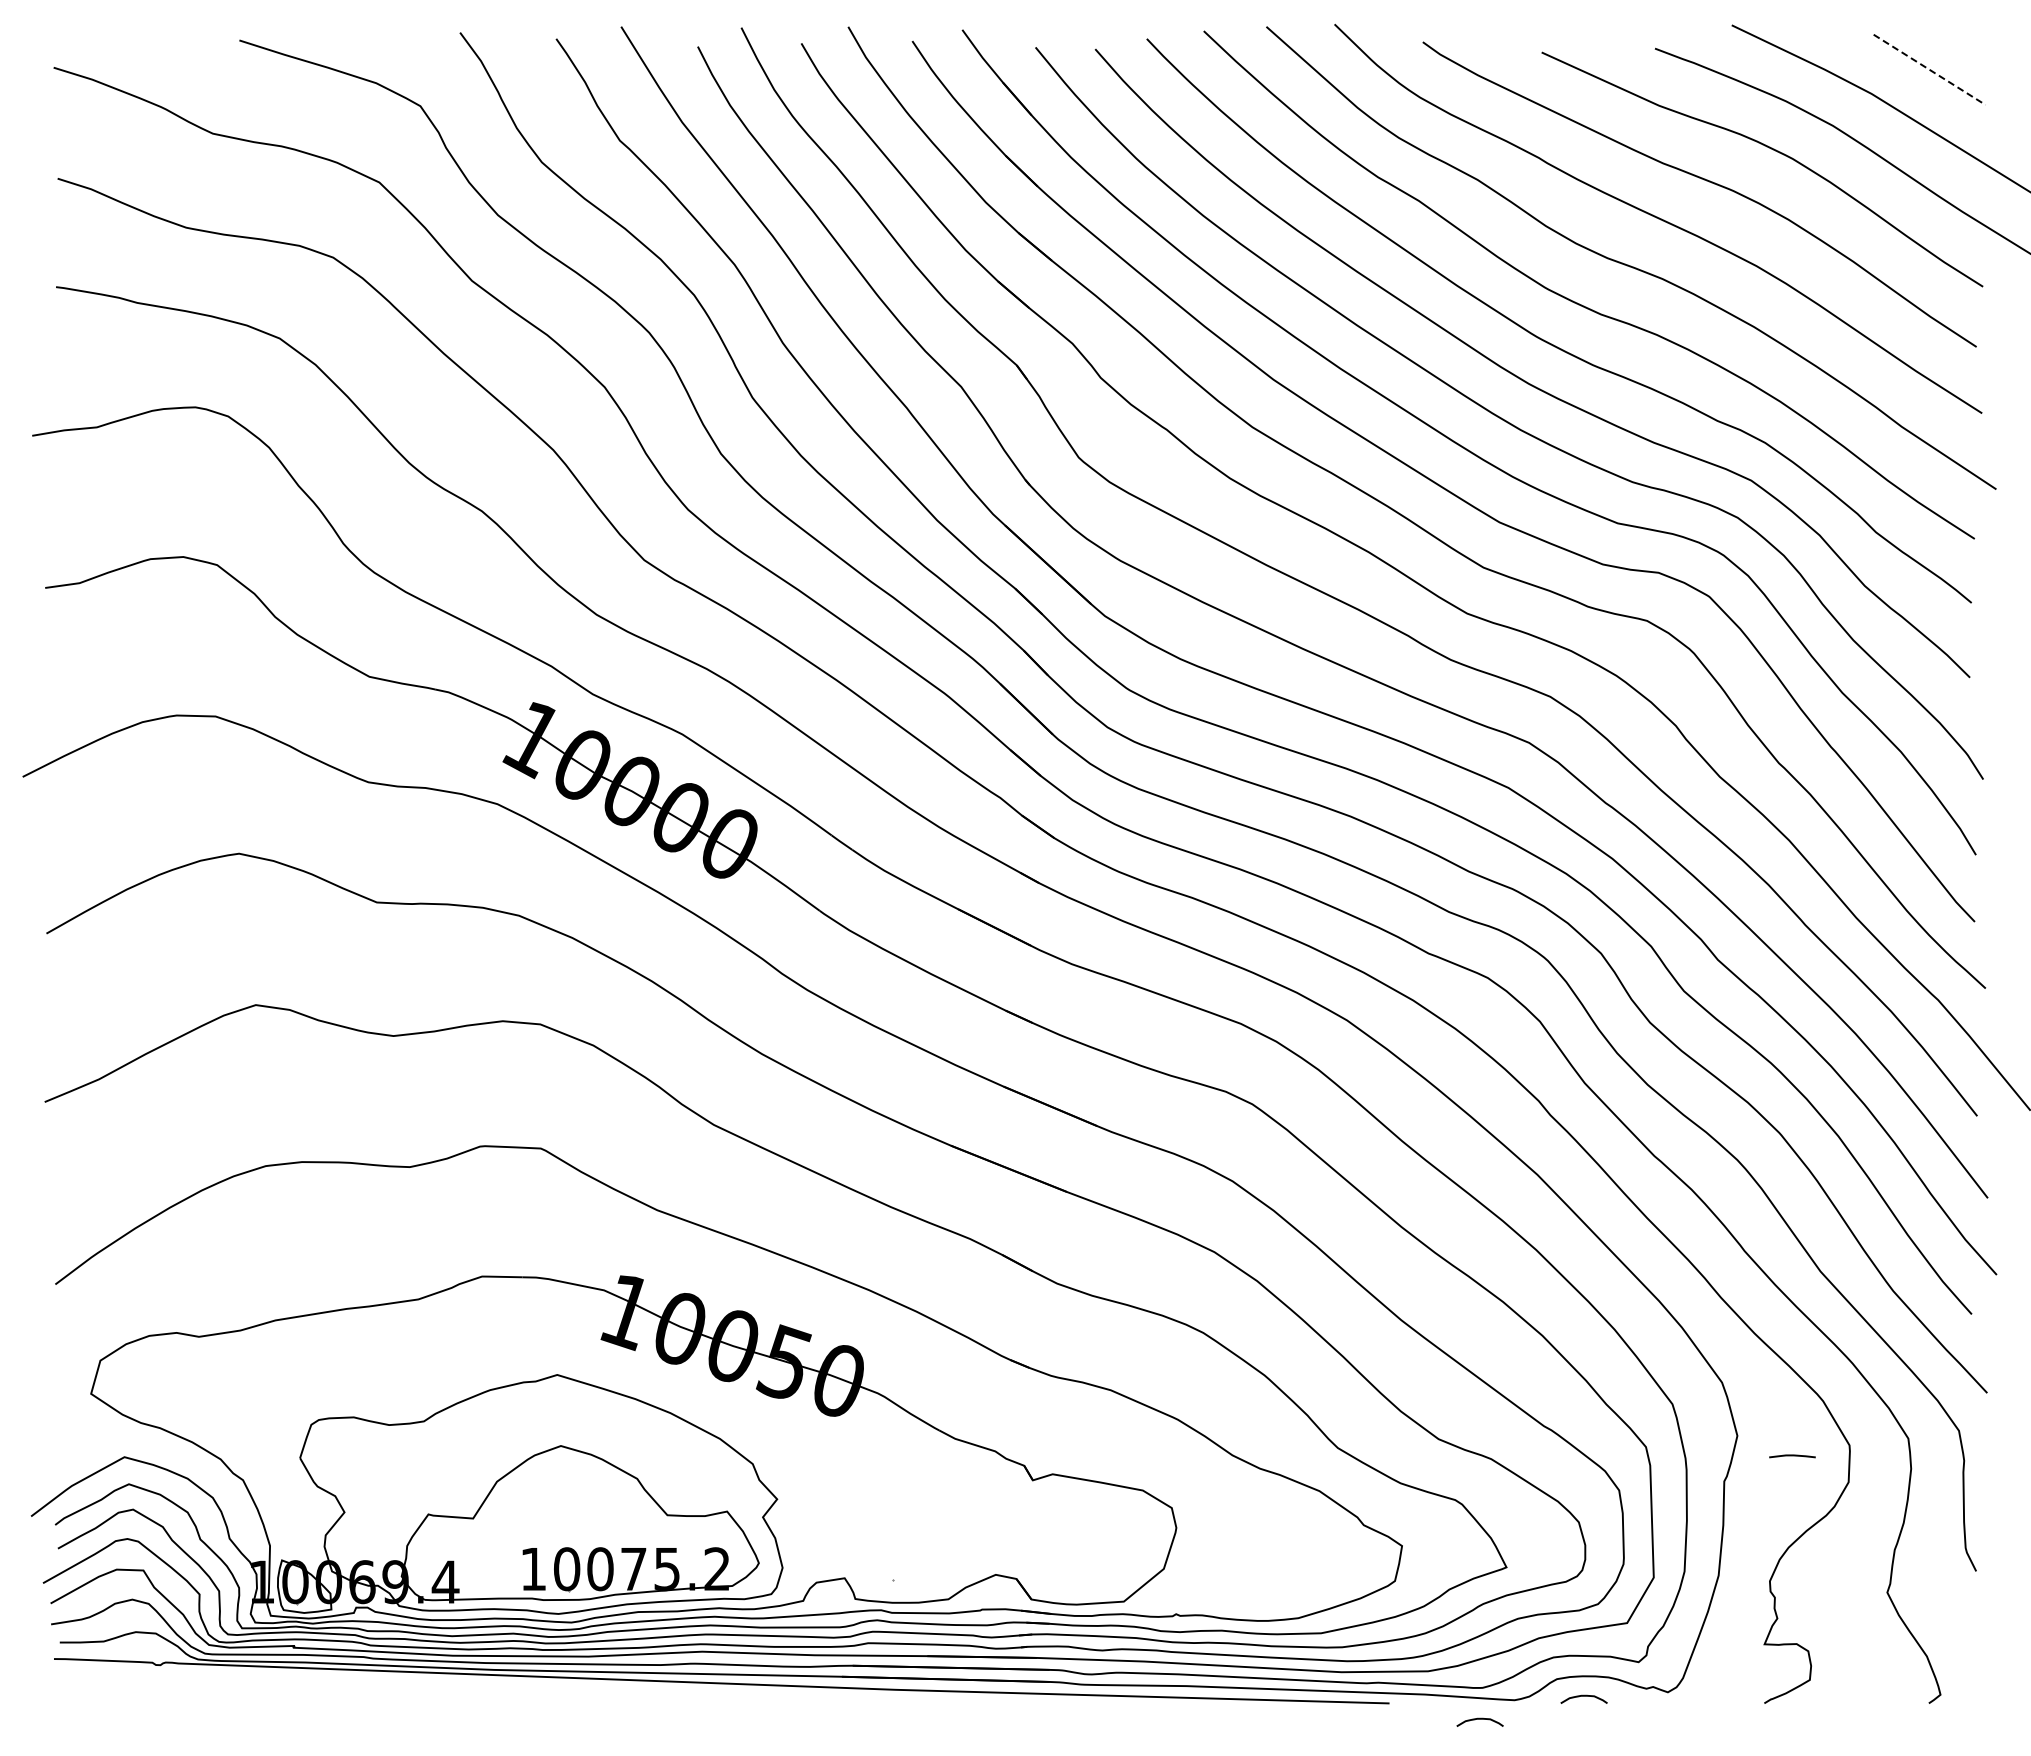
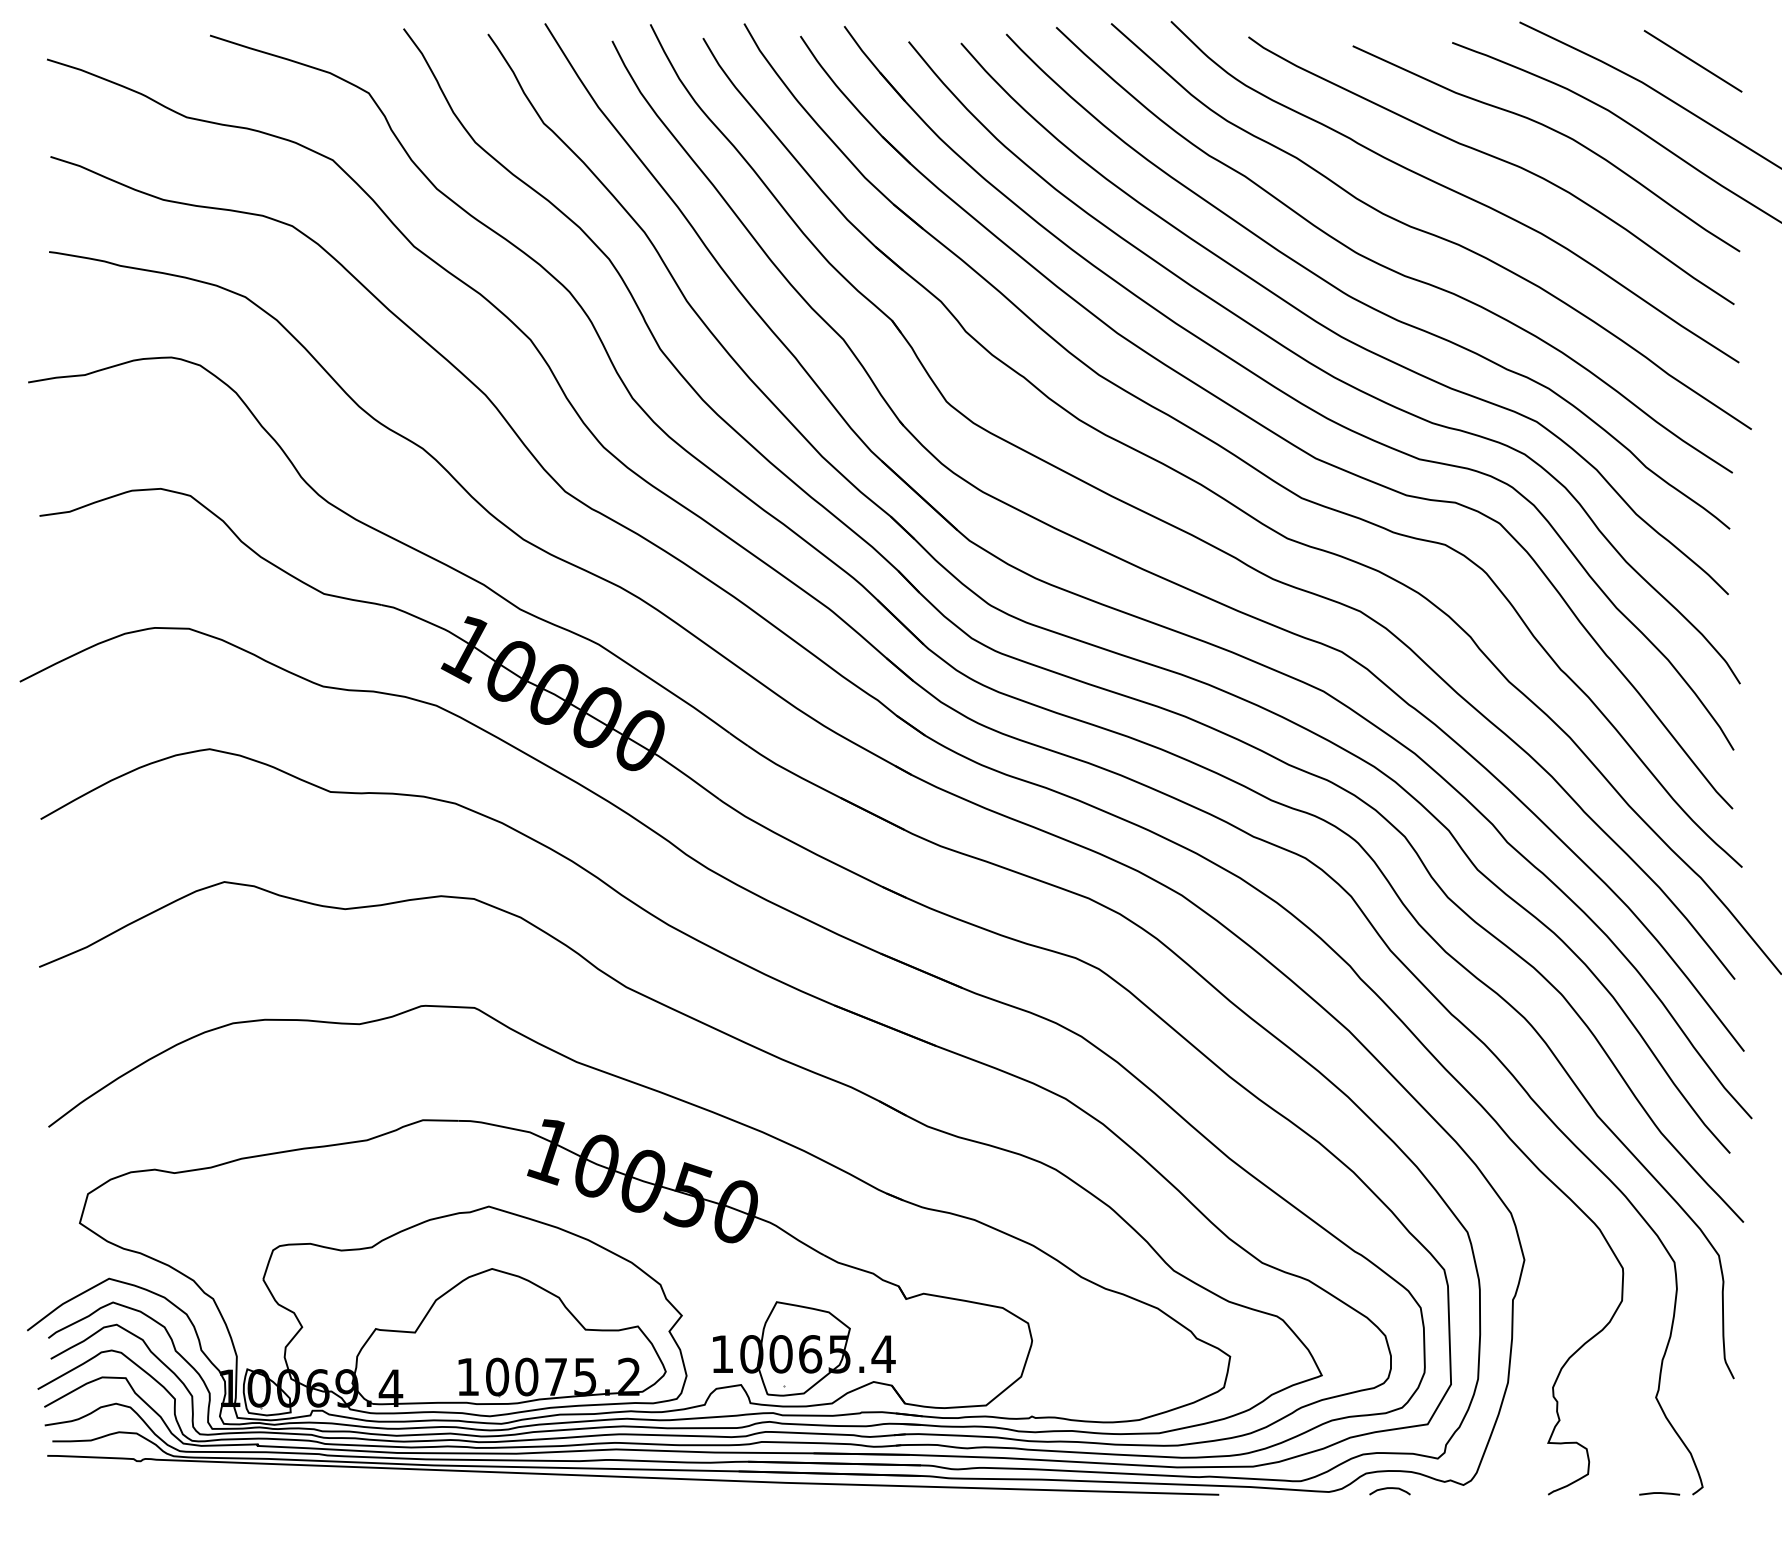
line: (1930, 70) -> (1693, 61), dashed -> solid
curve: (1792, 1456) -> (1659, 1493), moved
part: (916, 1537) -> (804, 1349), added
curve: (1479, 1719) -> (1298, 1508), removed

